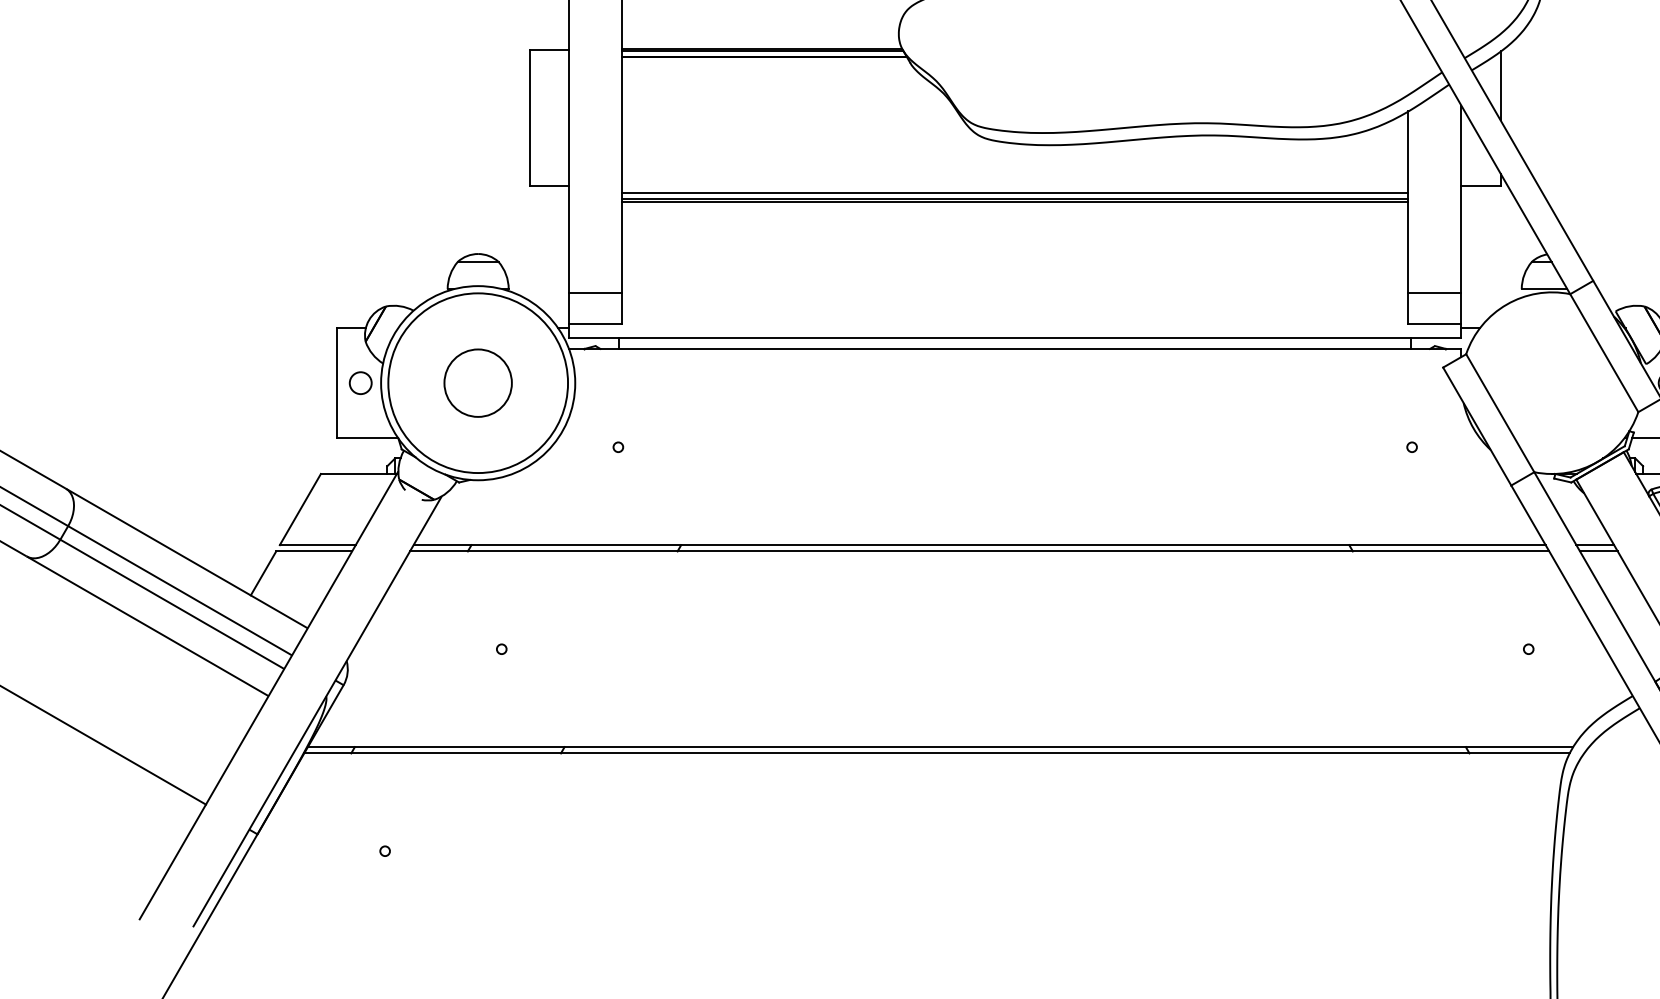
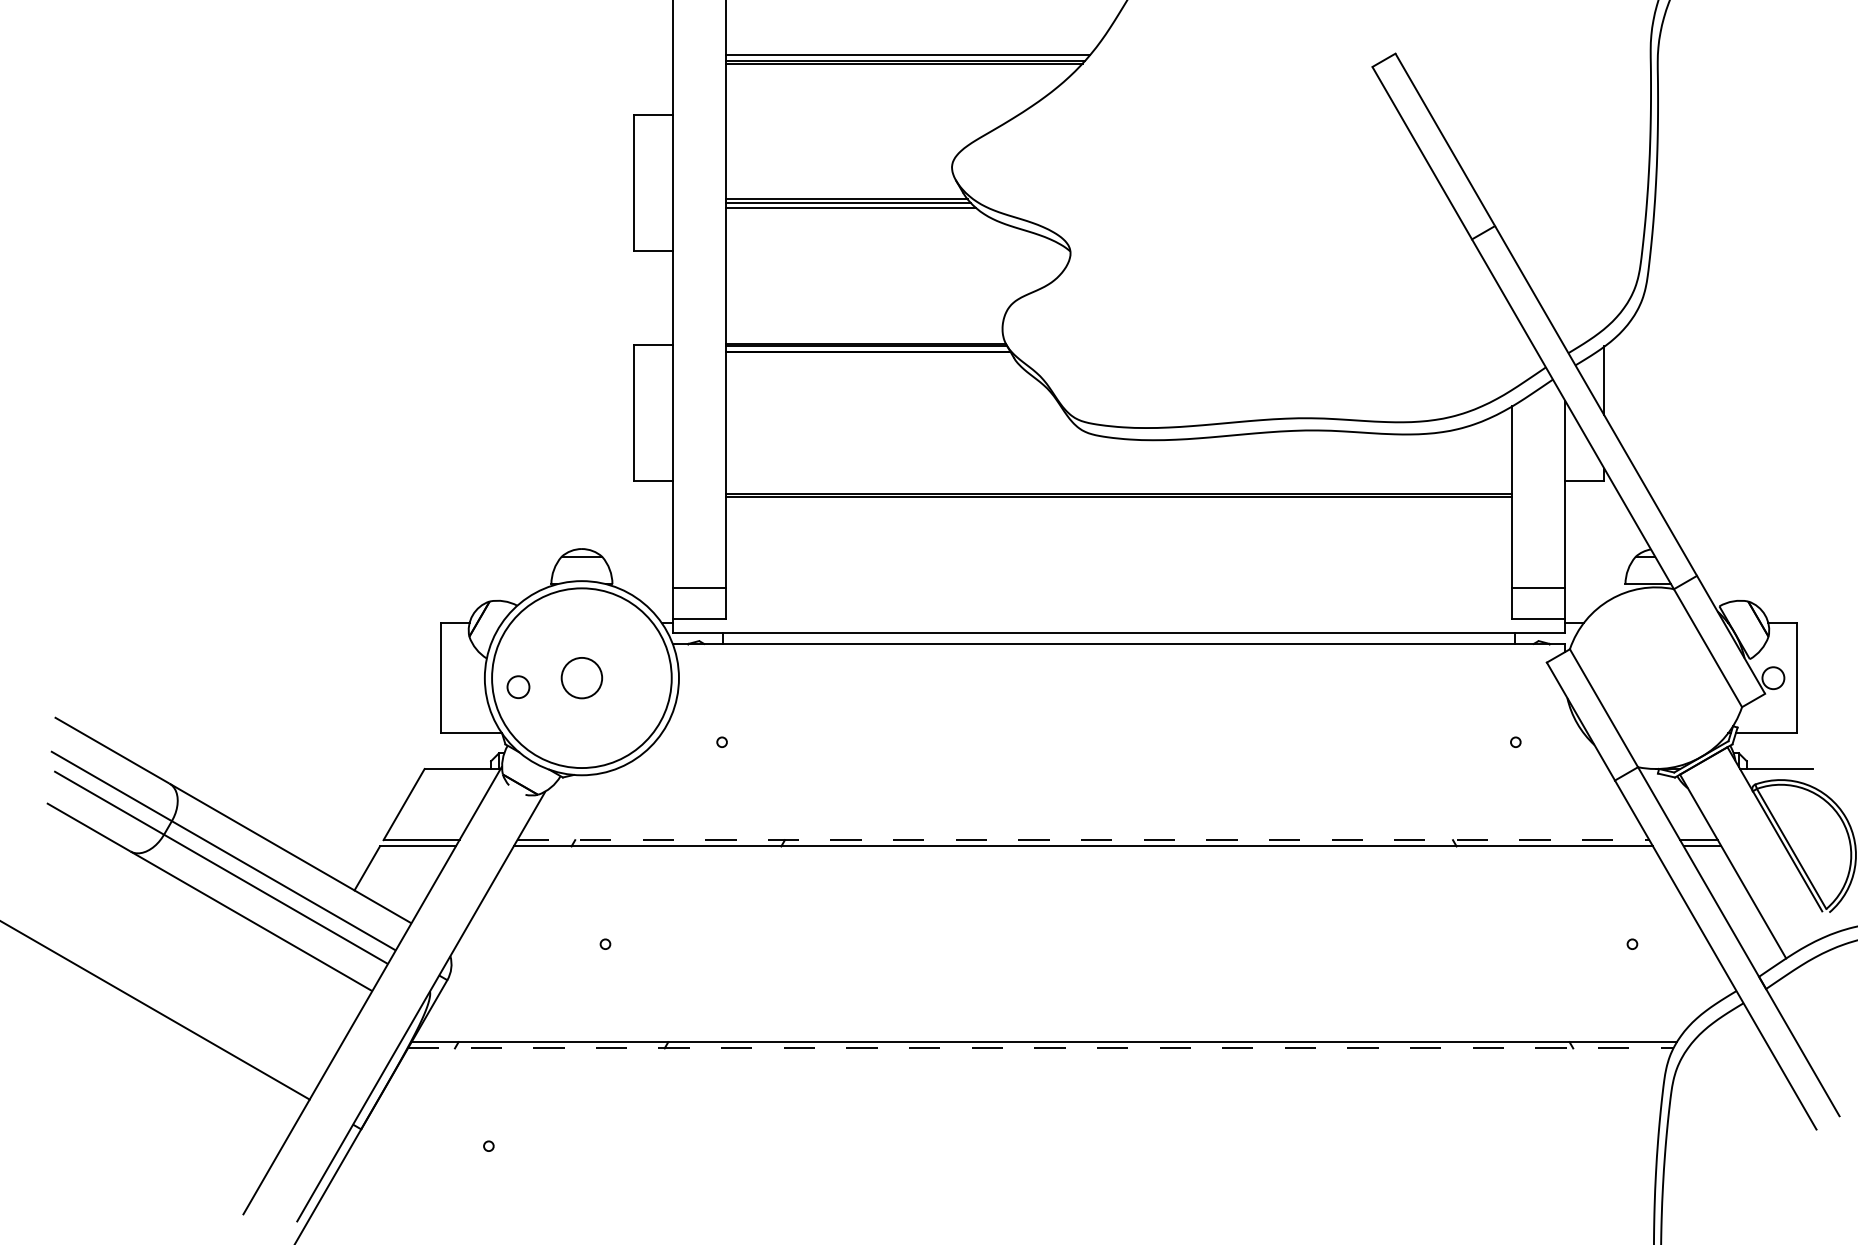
line: (1014, 193) -> (1118, 488), removed
circle: (360, 382) -> (518, 686), moved
circle: (477, 382) -> (581, 677), size x0.6
line: (979, 545) -> (1083, 840), solid -> dashed
line: (936, 753) -> (1040, 1048), solid -> dashed

